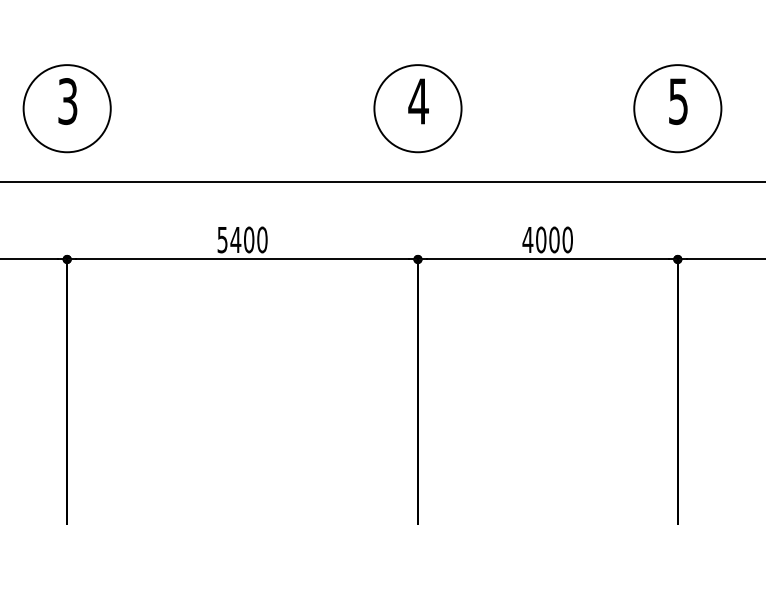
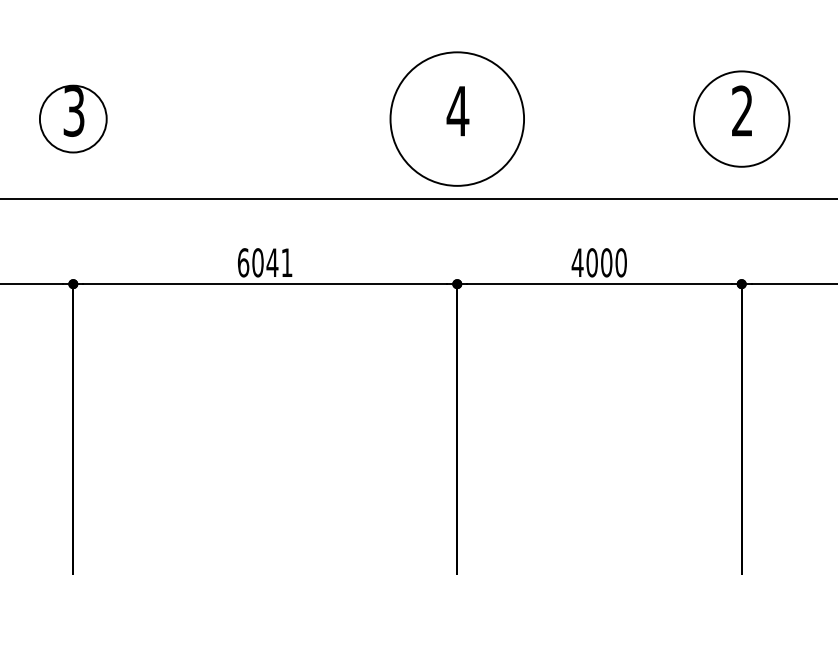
text: (678, 101) -> (742, 111), 5 -> 2
circle: (66, 108) -> (72, 118), size x0.7
circle: (417, 108) -> (456, 118), size x1.4
text: (242, 239) -> (265, 262), 5400 -> 6041

